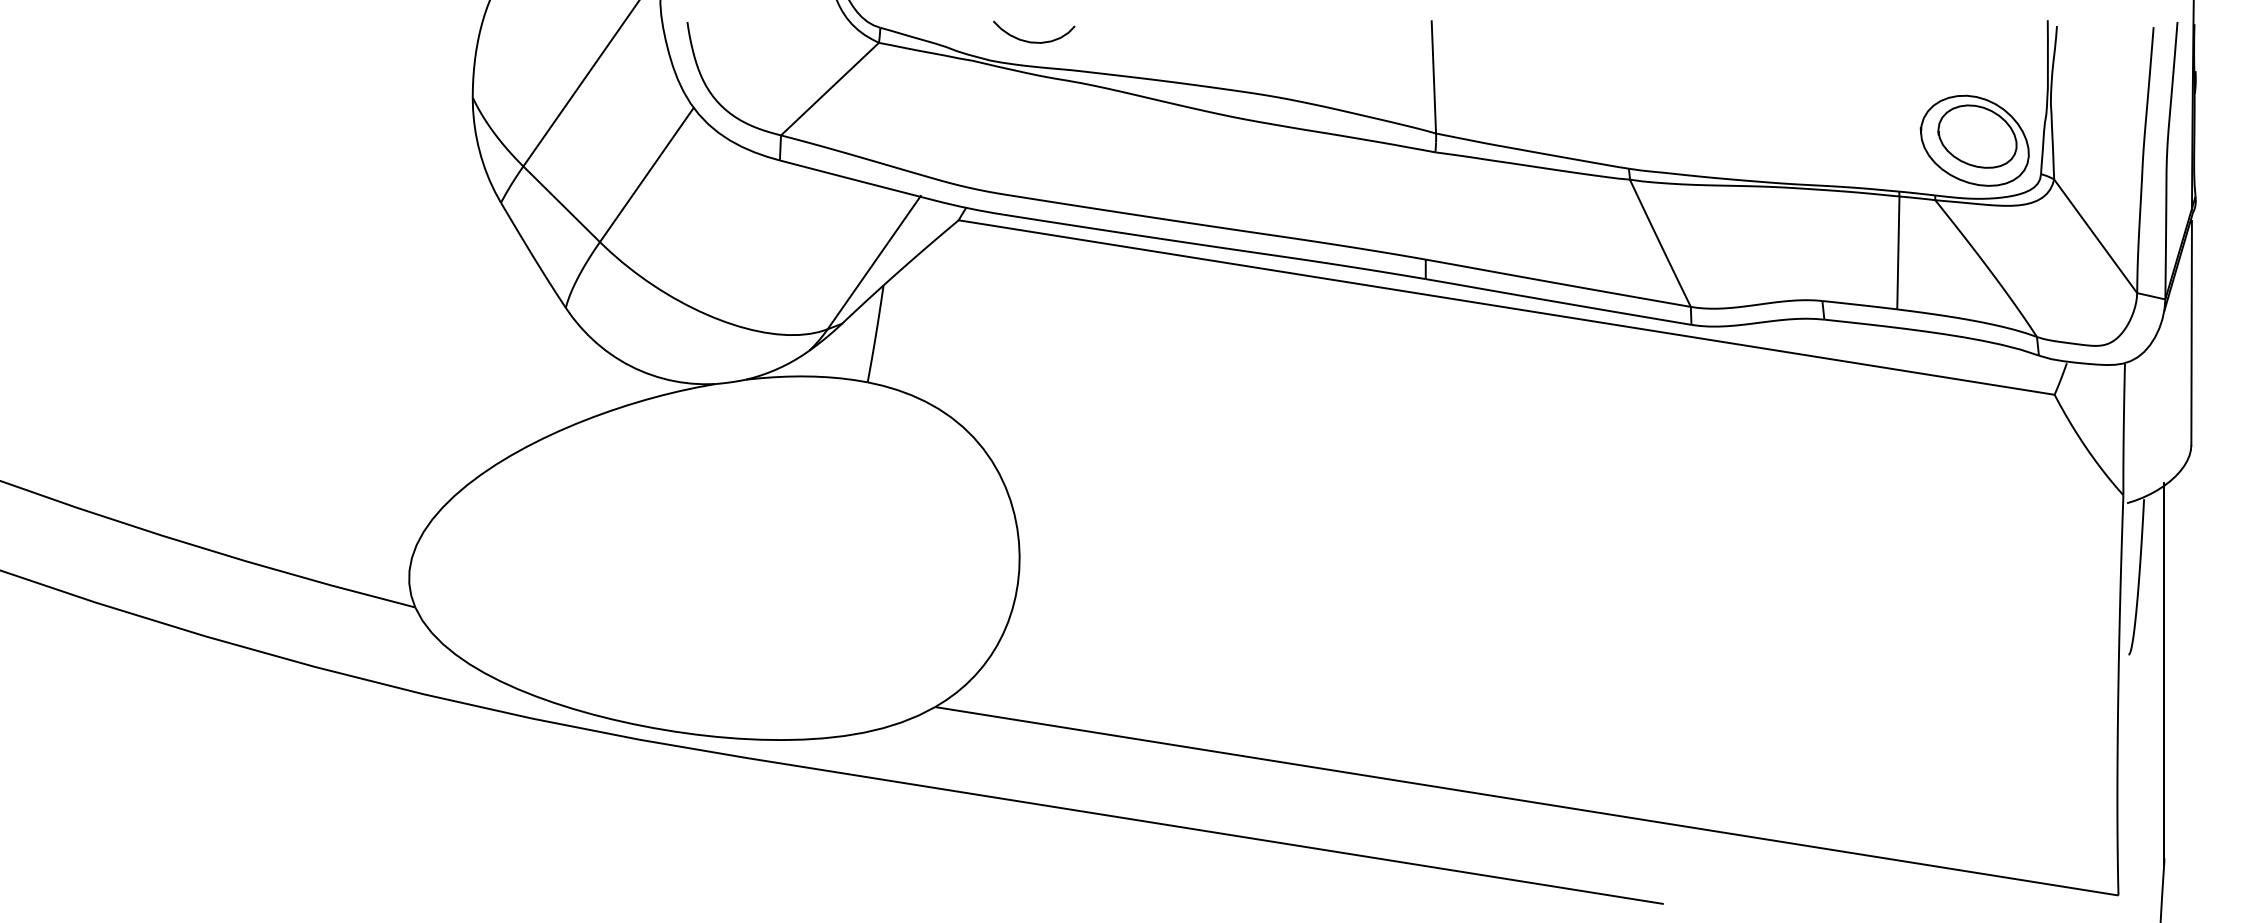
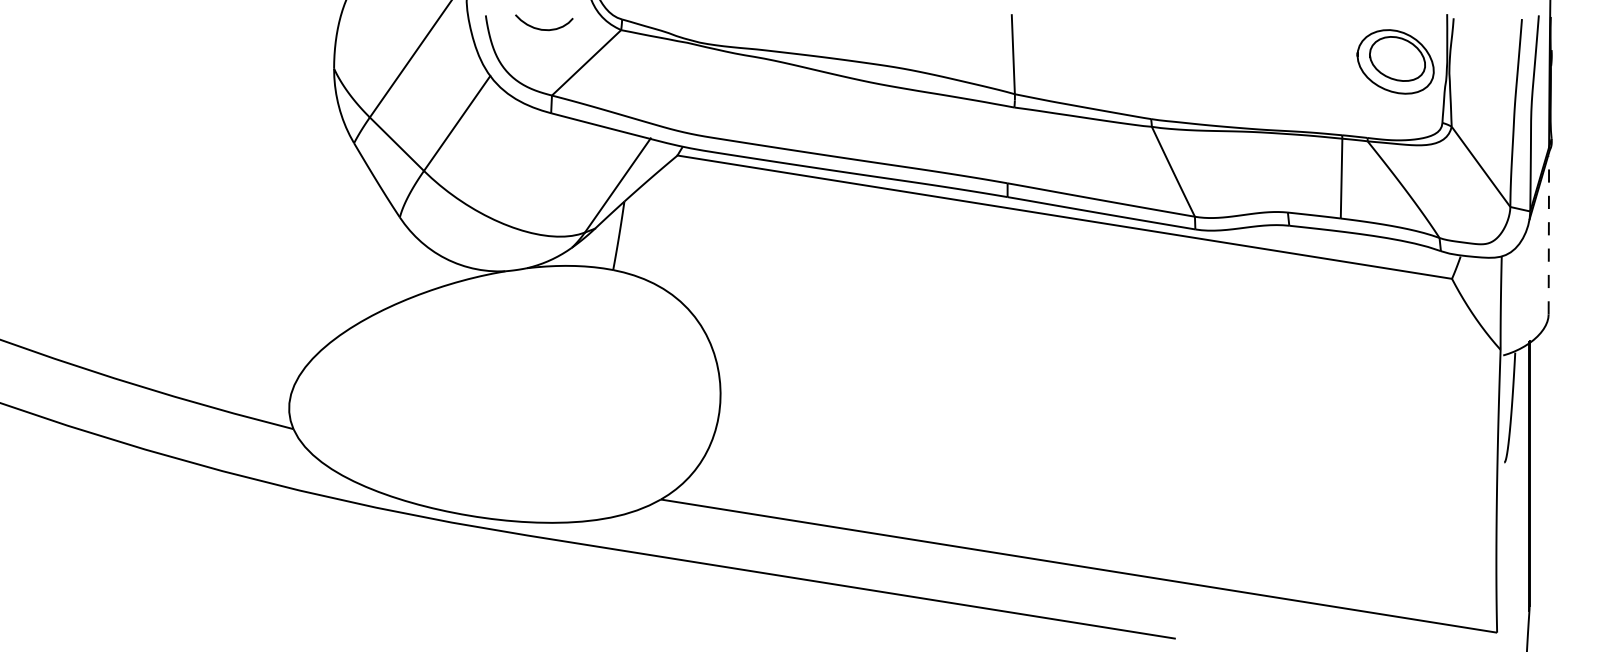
curve: (1034, 41) -> (544, 29), moved
part: (1974, 140) -> (1395, 61), moved
line: (2191, 332) -> (1548, 234), solid -> dashed

